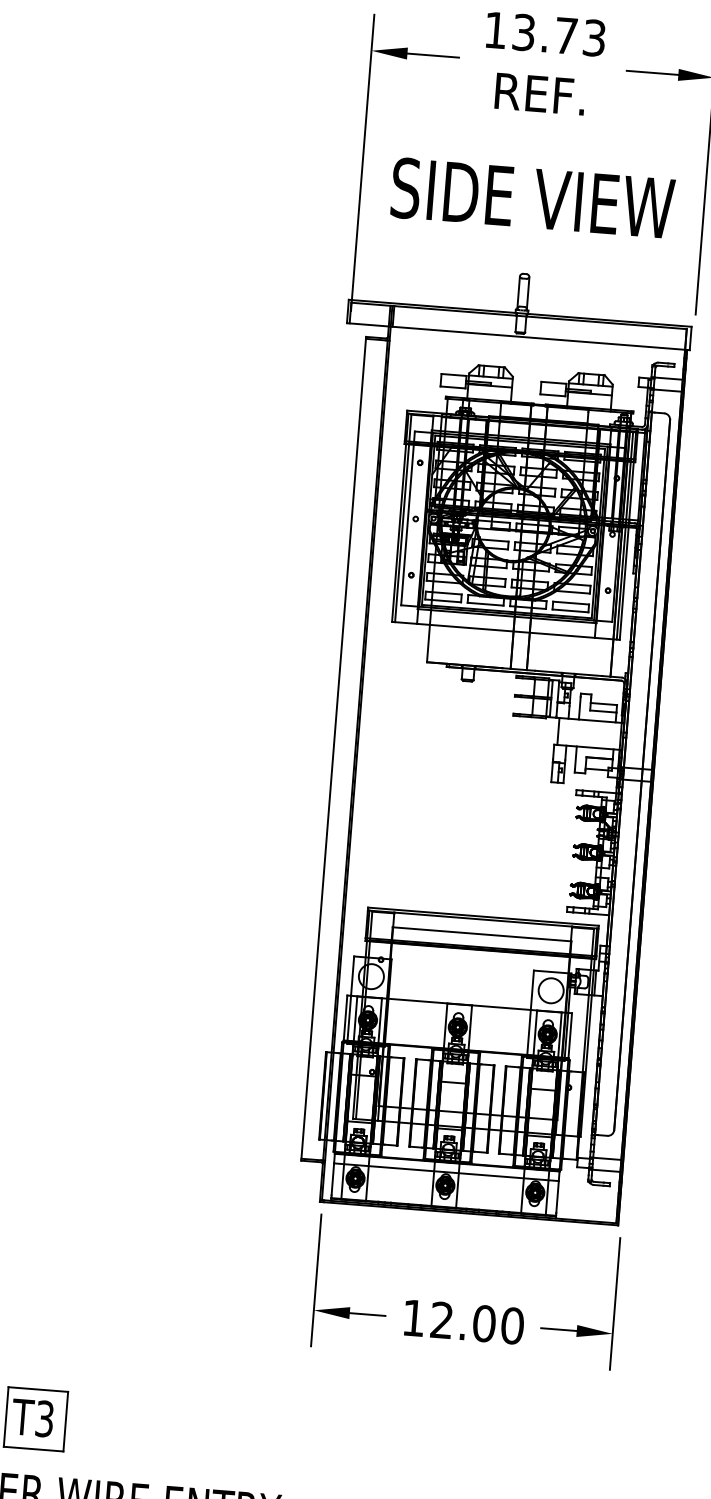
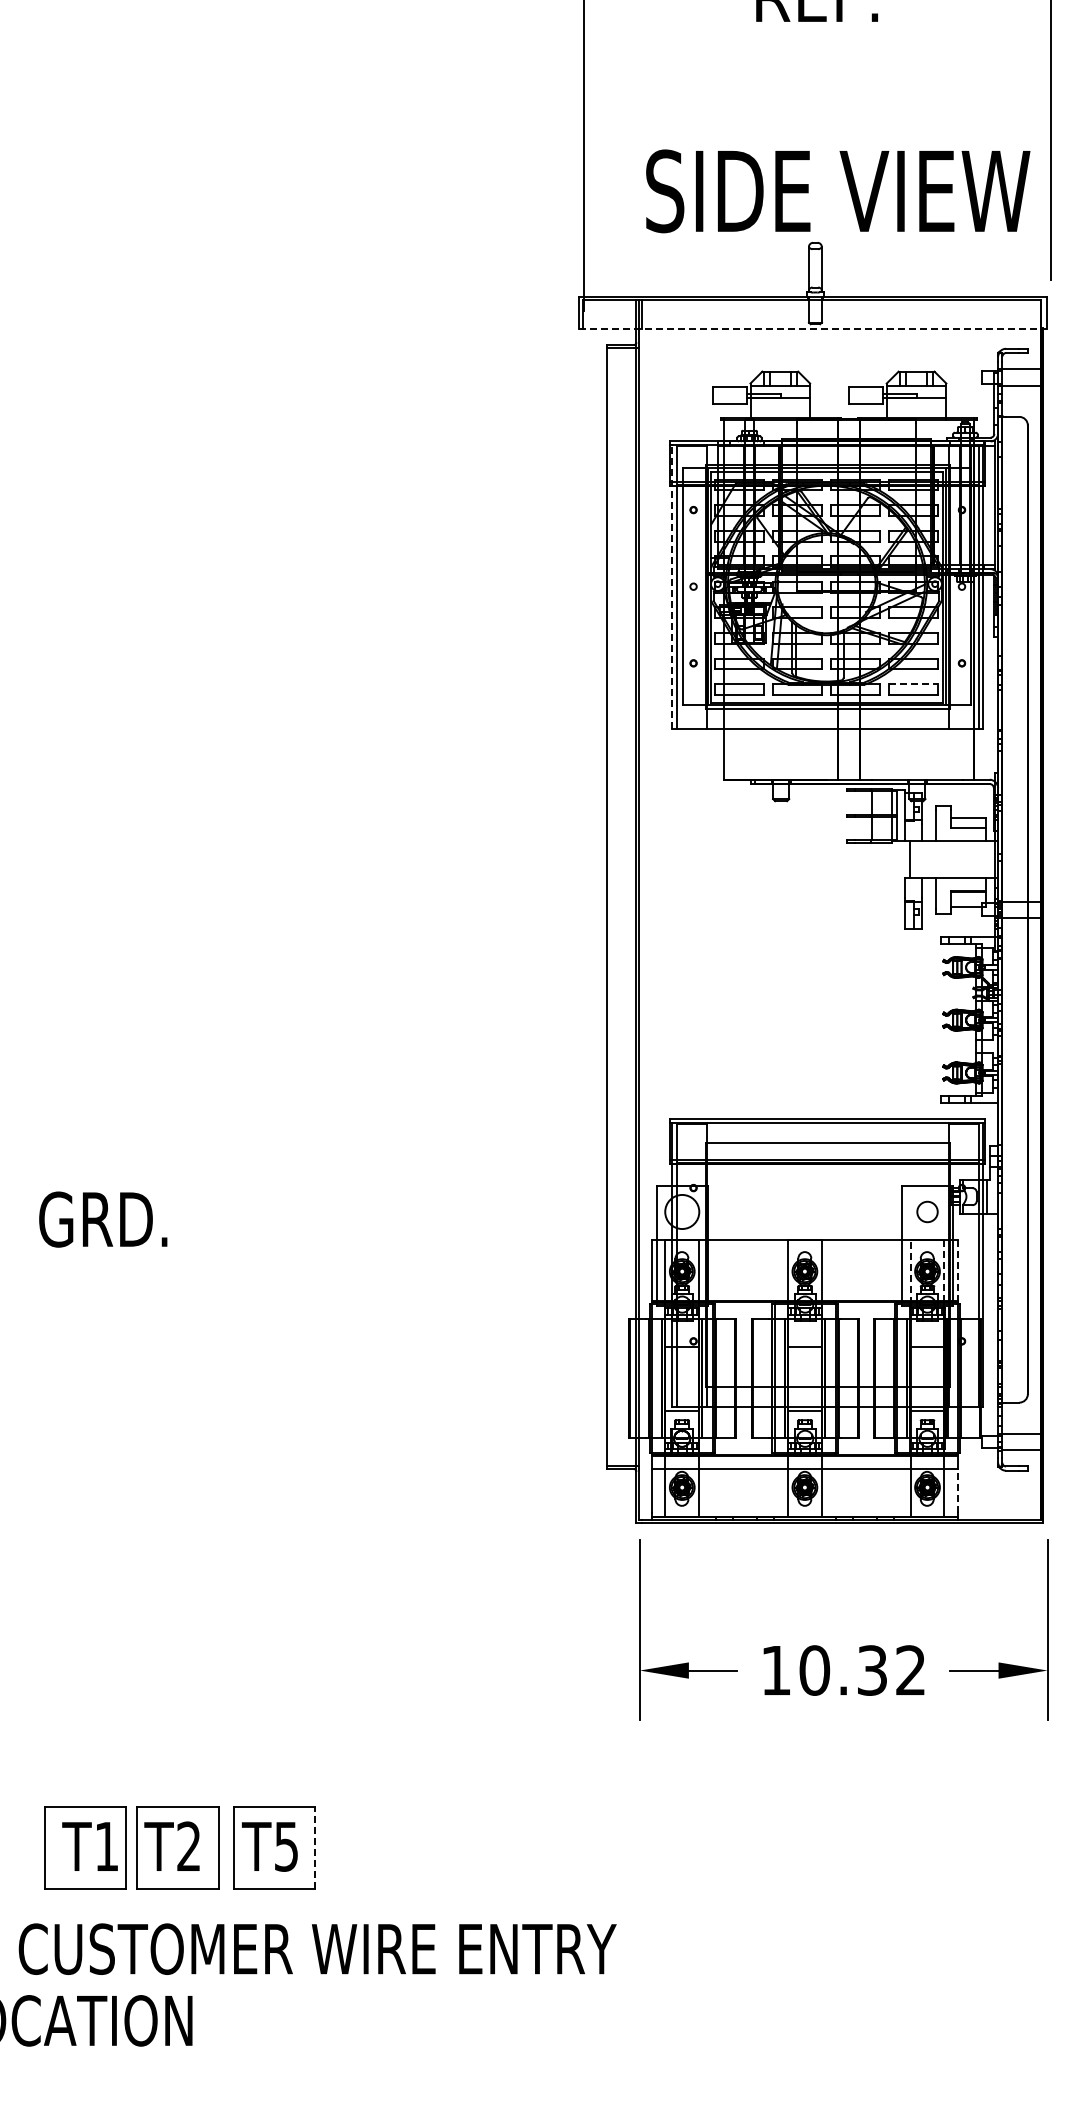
text: (533, 198) -> (838, 191), moved
line: (518, 336) -> (813, 328), solid -> dashed
line: (400, 517) -> (672, 586), solid -> dashed
line: (571, 603) -> (913, 684), solid -> dashed
circle: (551, 990) -> (927, 1211), size x0.6
line: (535, 1034) -> (910, 1272), solid -> dashed
line: (570, 1035) -> (958, 1270), solid -> dashed
line: (560, 1036) -> (944, 1272), solid -> dashed
line: (557, 1196) -> (958, 1490), solid -> dashed
text: (477, 1323) -> (862, 1670), 12.00 -> 10.32
text: (44, 1418) -> (286, 1846), T3 -> T5
line: (65, 1422) -> (315, 1848), solid -> dashed

